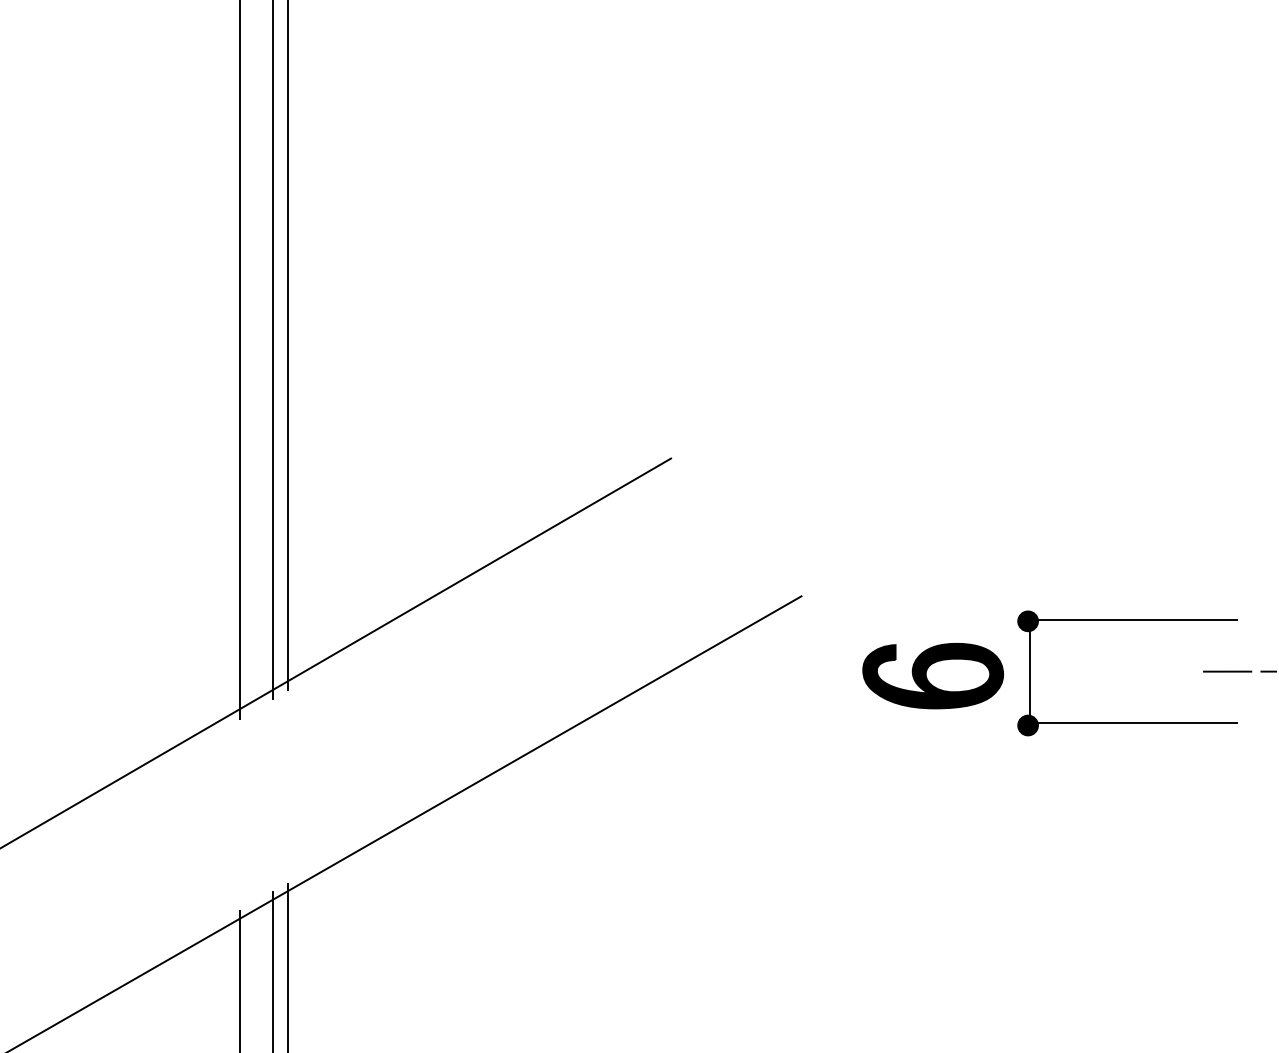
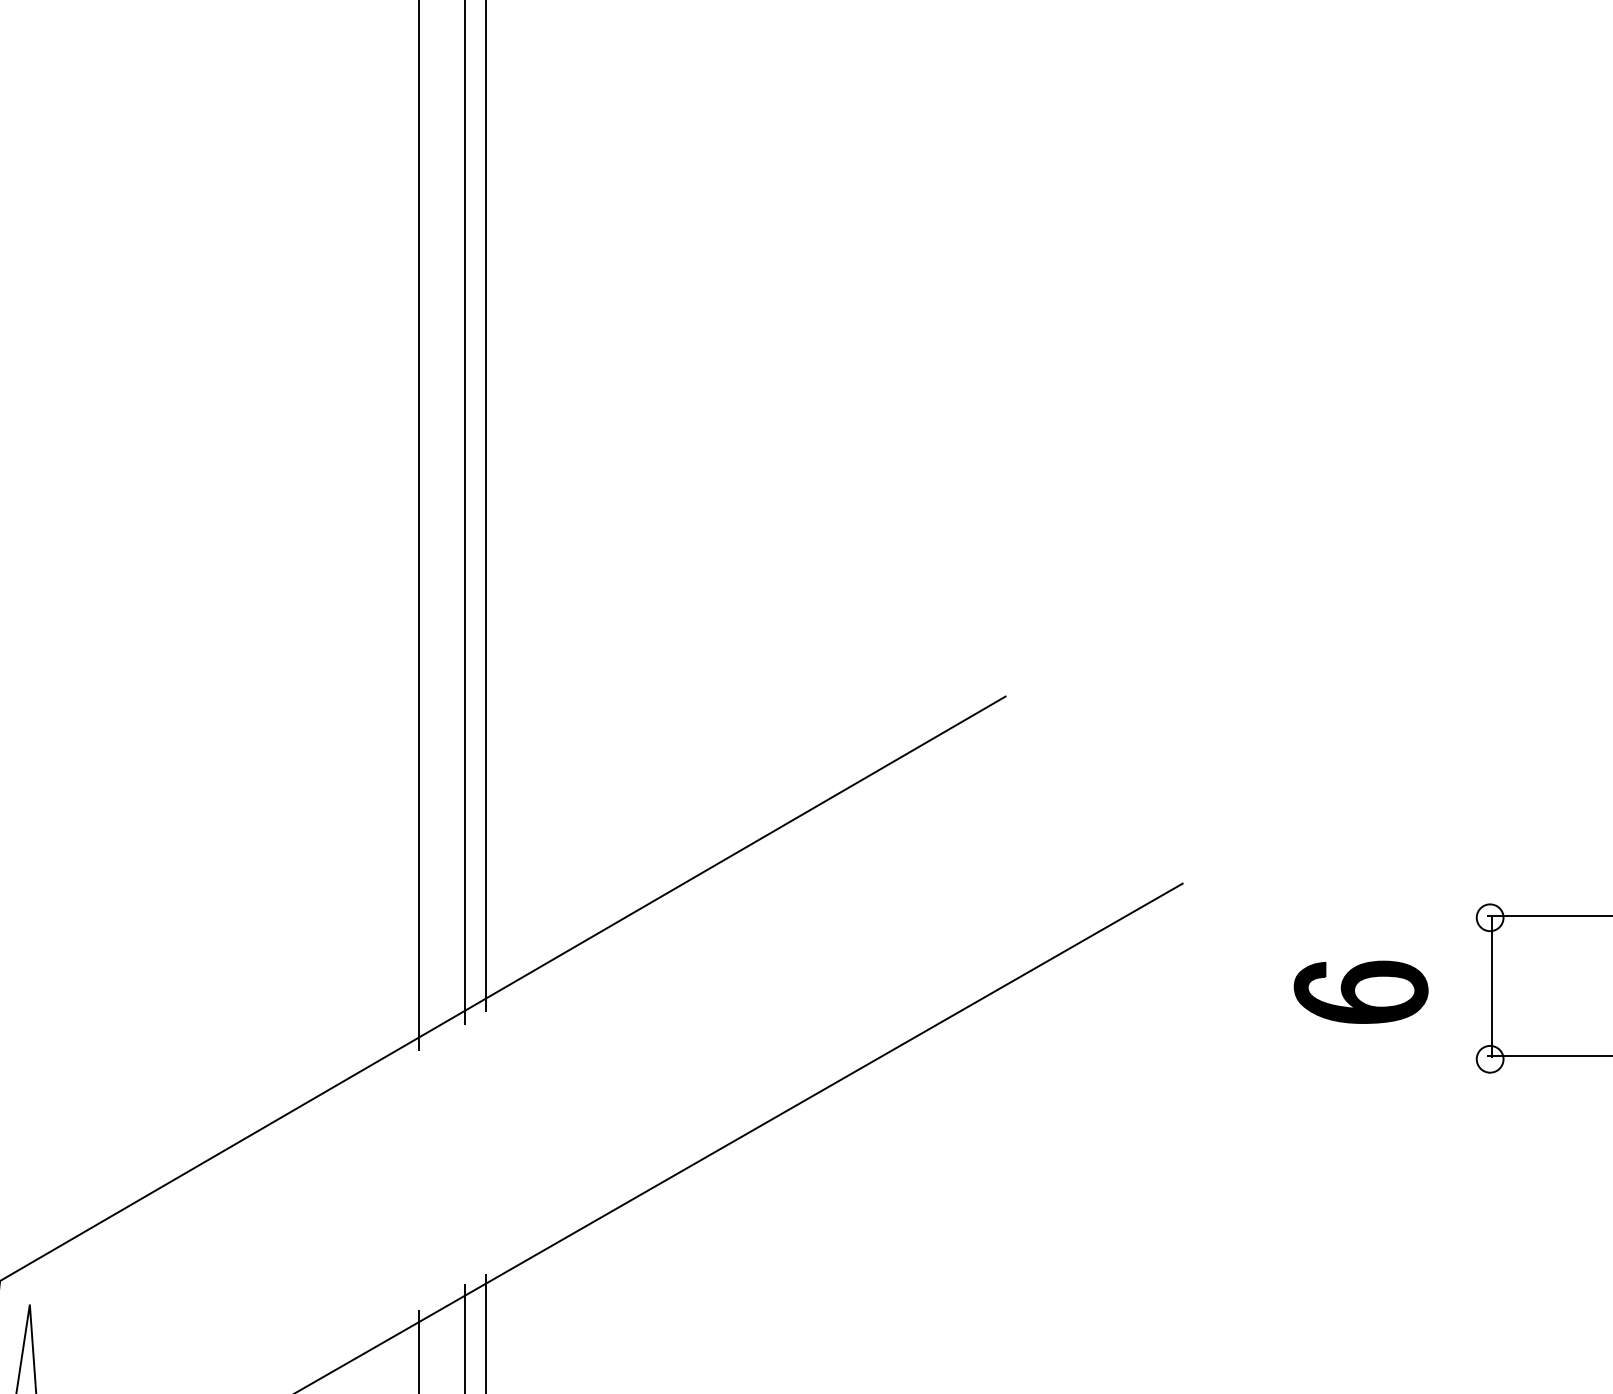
fill: (1027, 621) -> (1489, 918), removed
part: (932, 676) -> (1360, 992), size x0.7
fill: (1027, 725) -> (1489, 1059), removed

